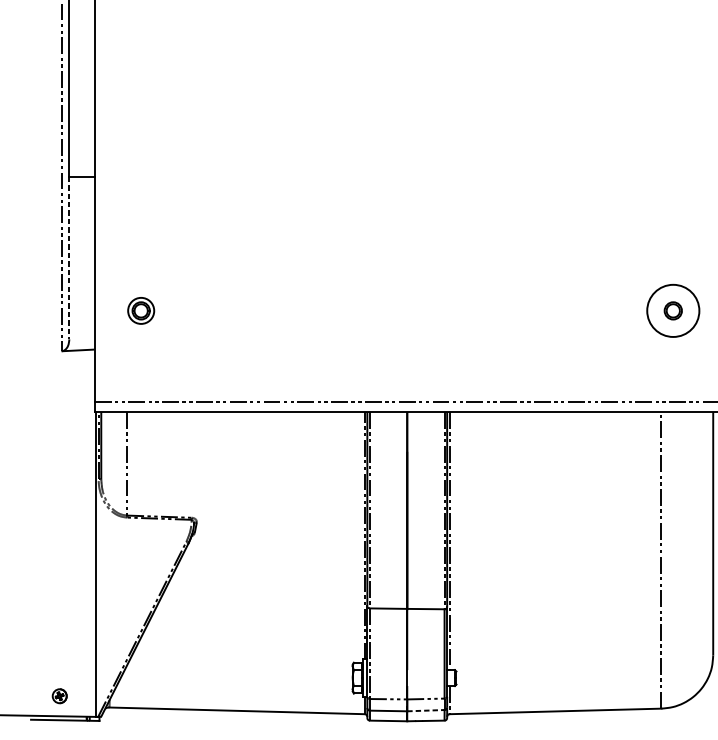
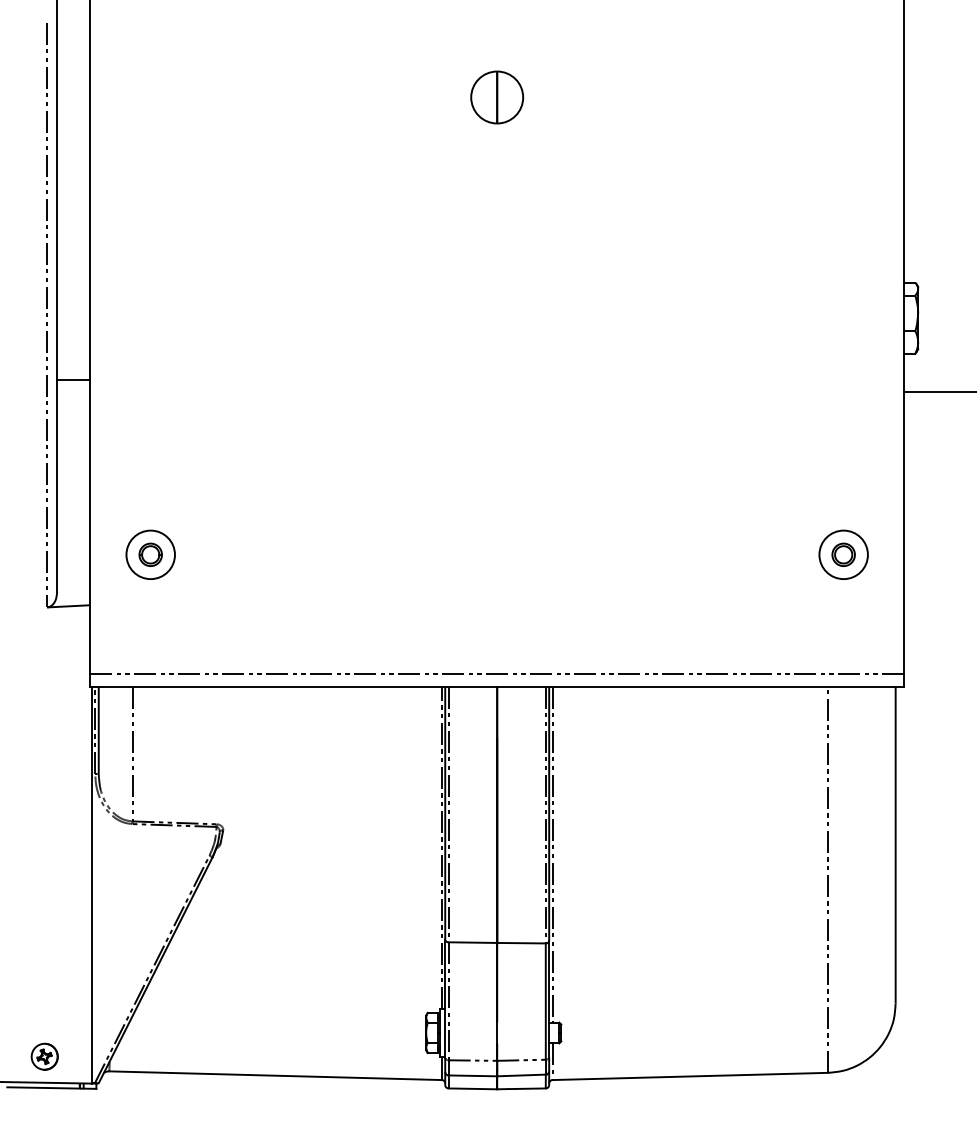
line: (69, 258) -> (57, 486), dashed -> solid
circle: (141, 310) -> (150, 554), size x1.43
circle: (673, 310) -> (843, 554), size x0.71
part: (59, 696) -> (44, 1056), size x1.43
line: (426, 710) -> (522, 1075), dashed -> solid

